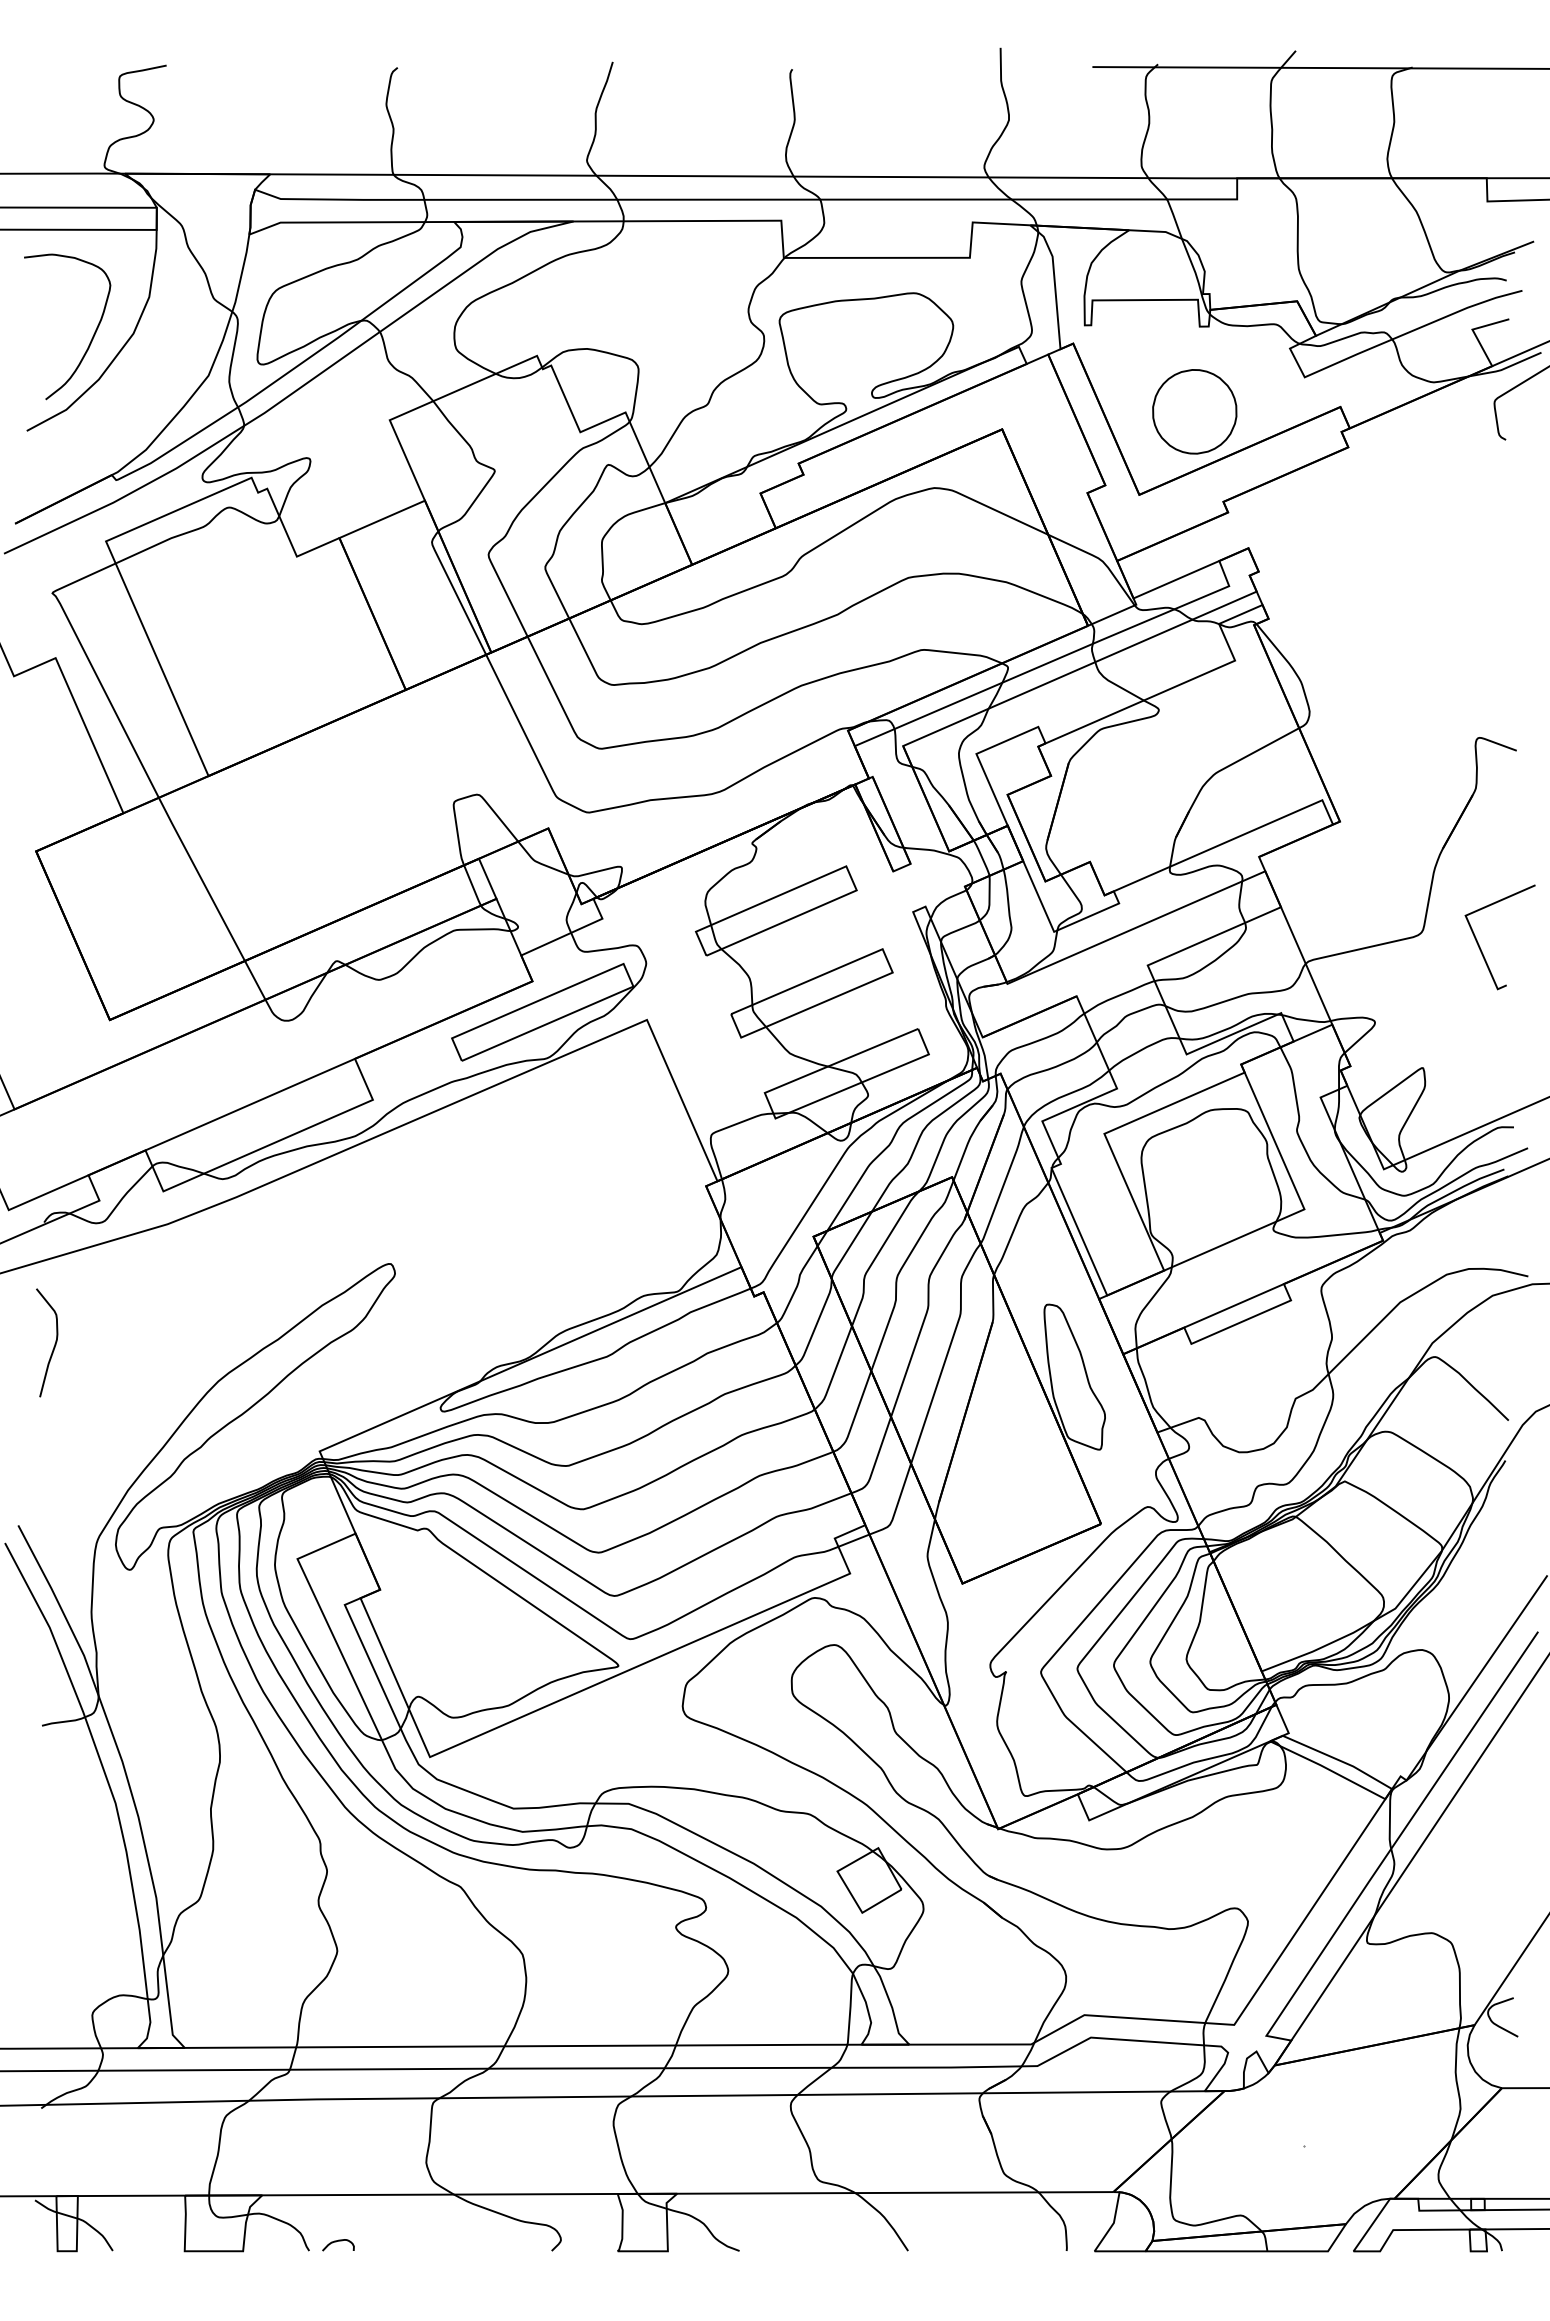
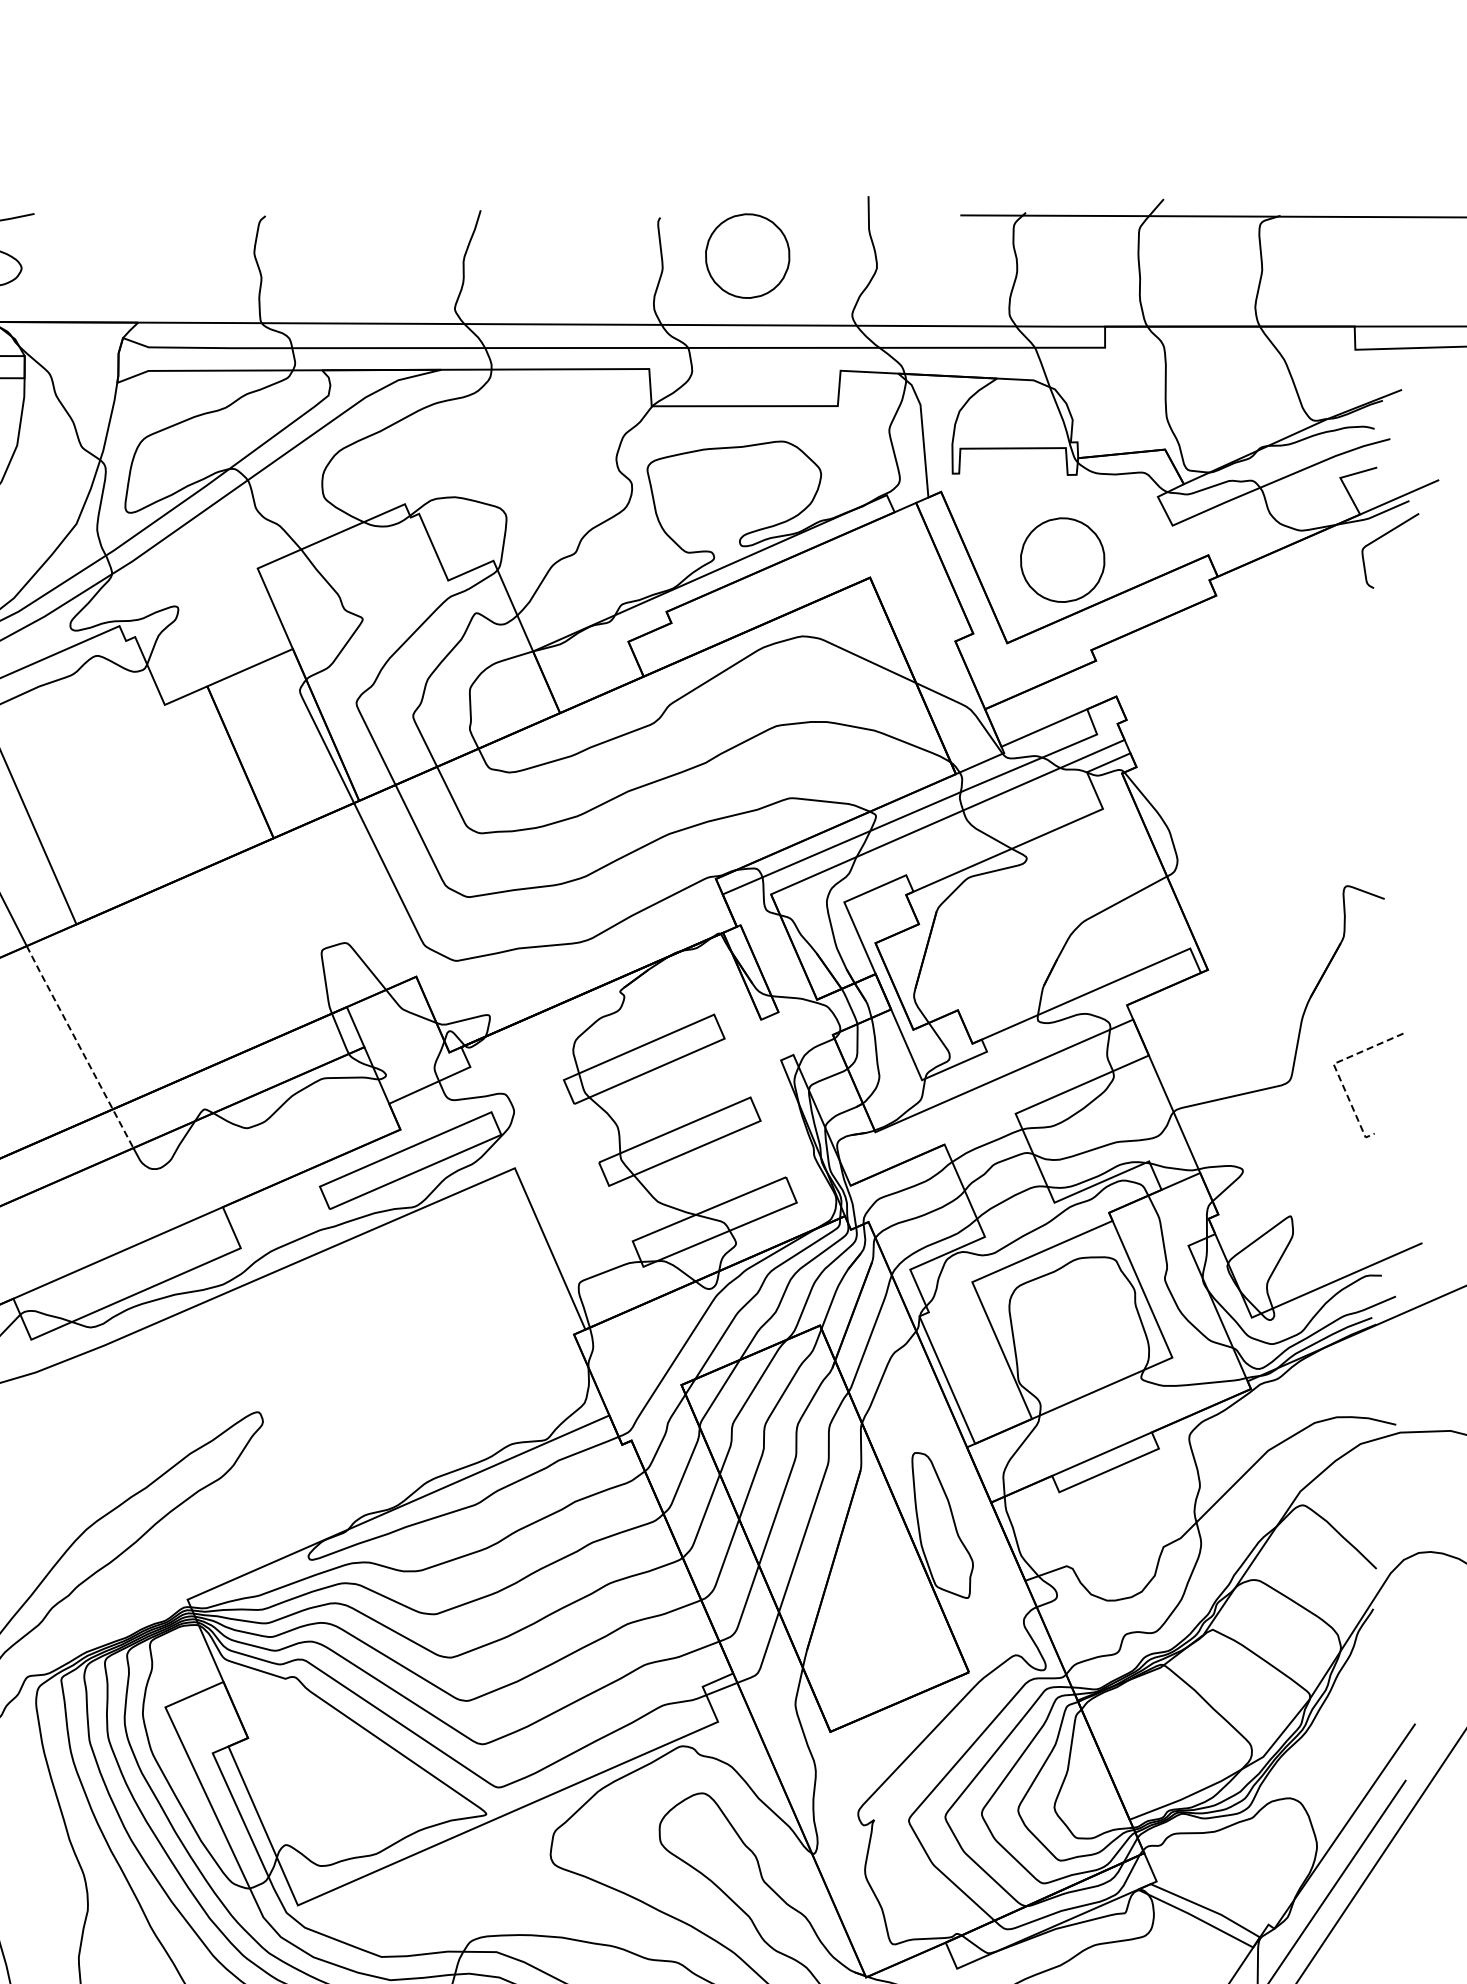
part: (879, 107) -> (747, 255), added
line: (211, 898) -> (79, 1046), solid -> dashed
line: (1468, 922) -> (1336, 1070), solid -> dashed

